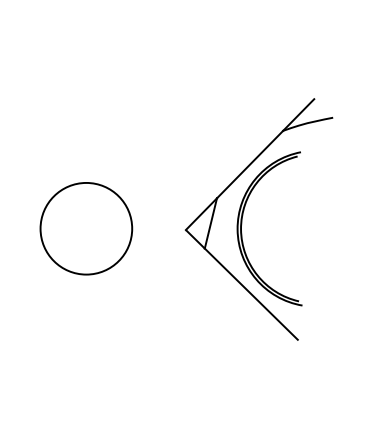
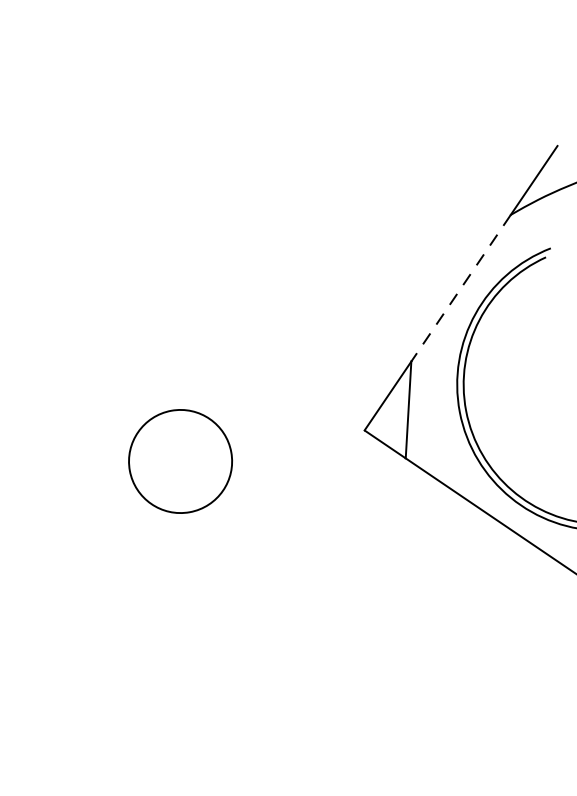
line: (249, 164) -> (459, 288), solid -> dashed
circle: (86, 228) -> (180, 460), size x0.6

